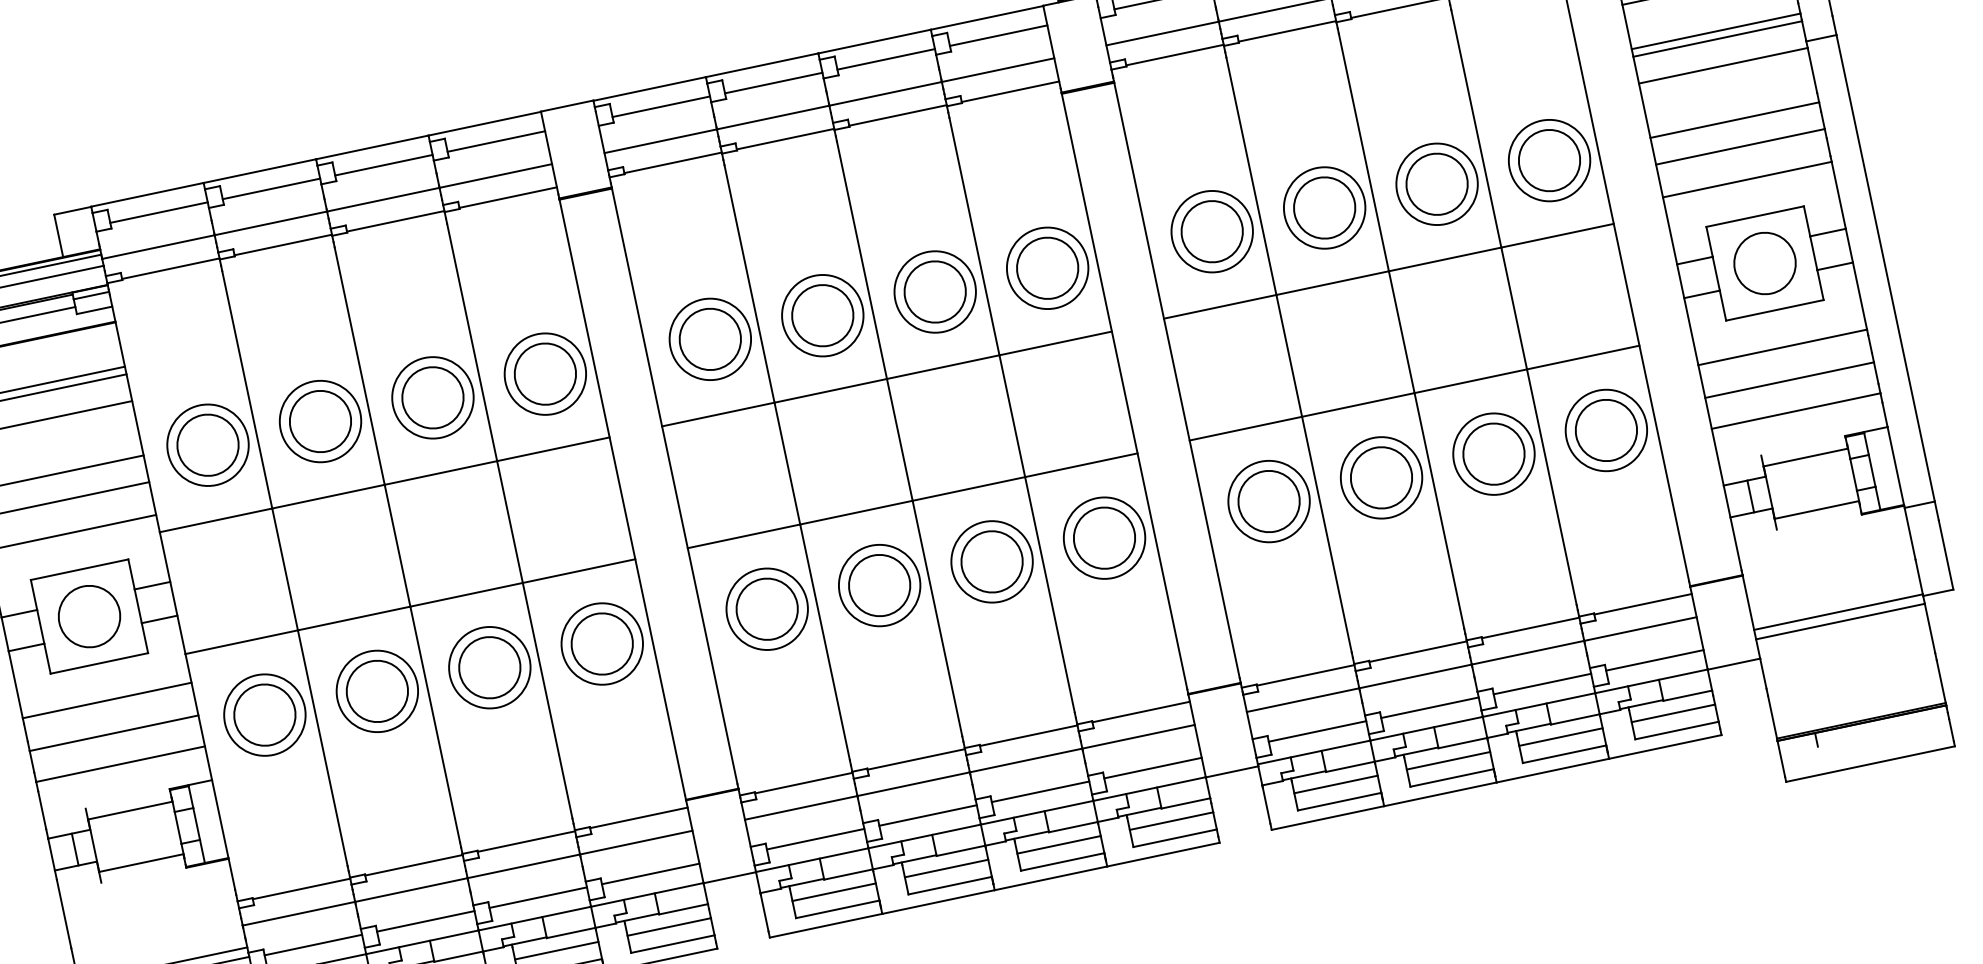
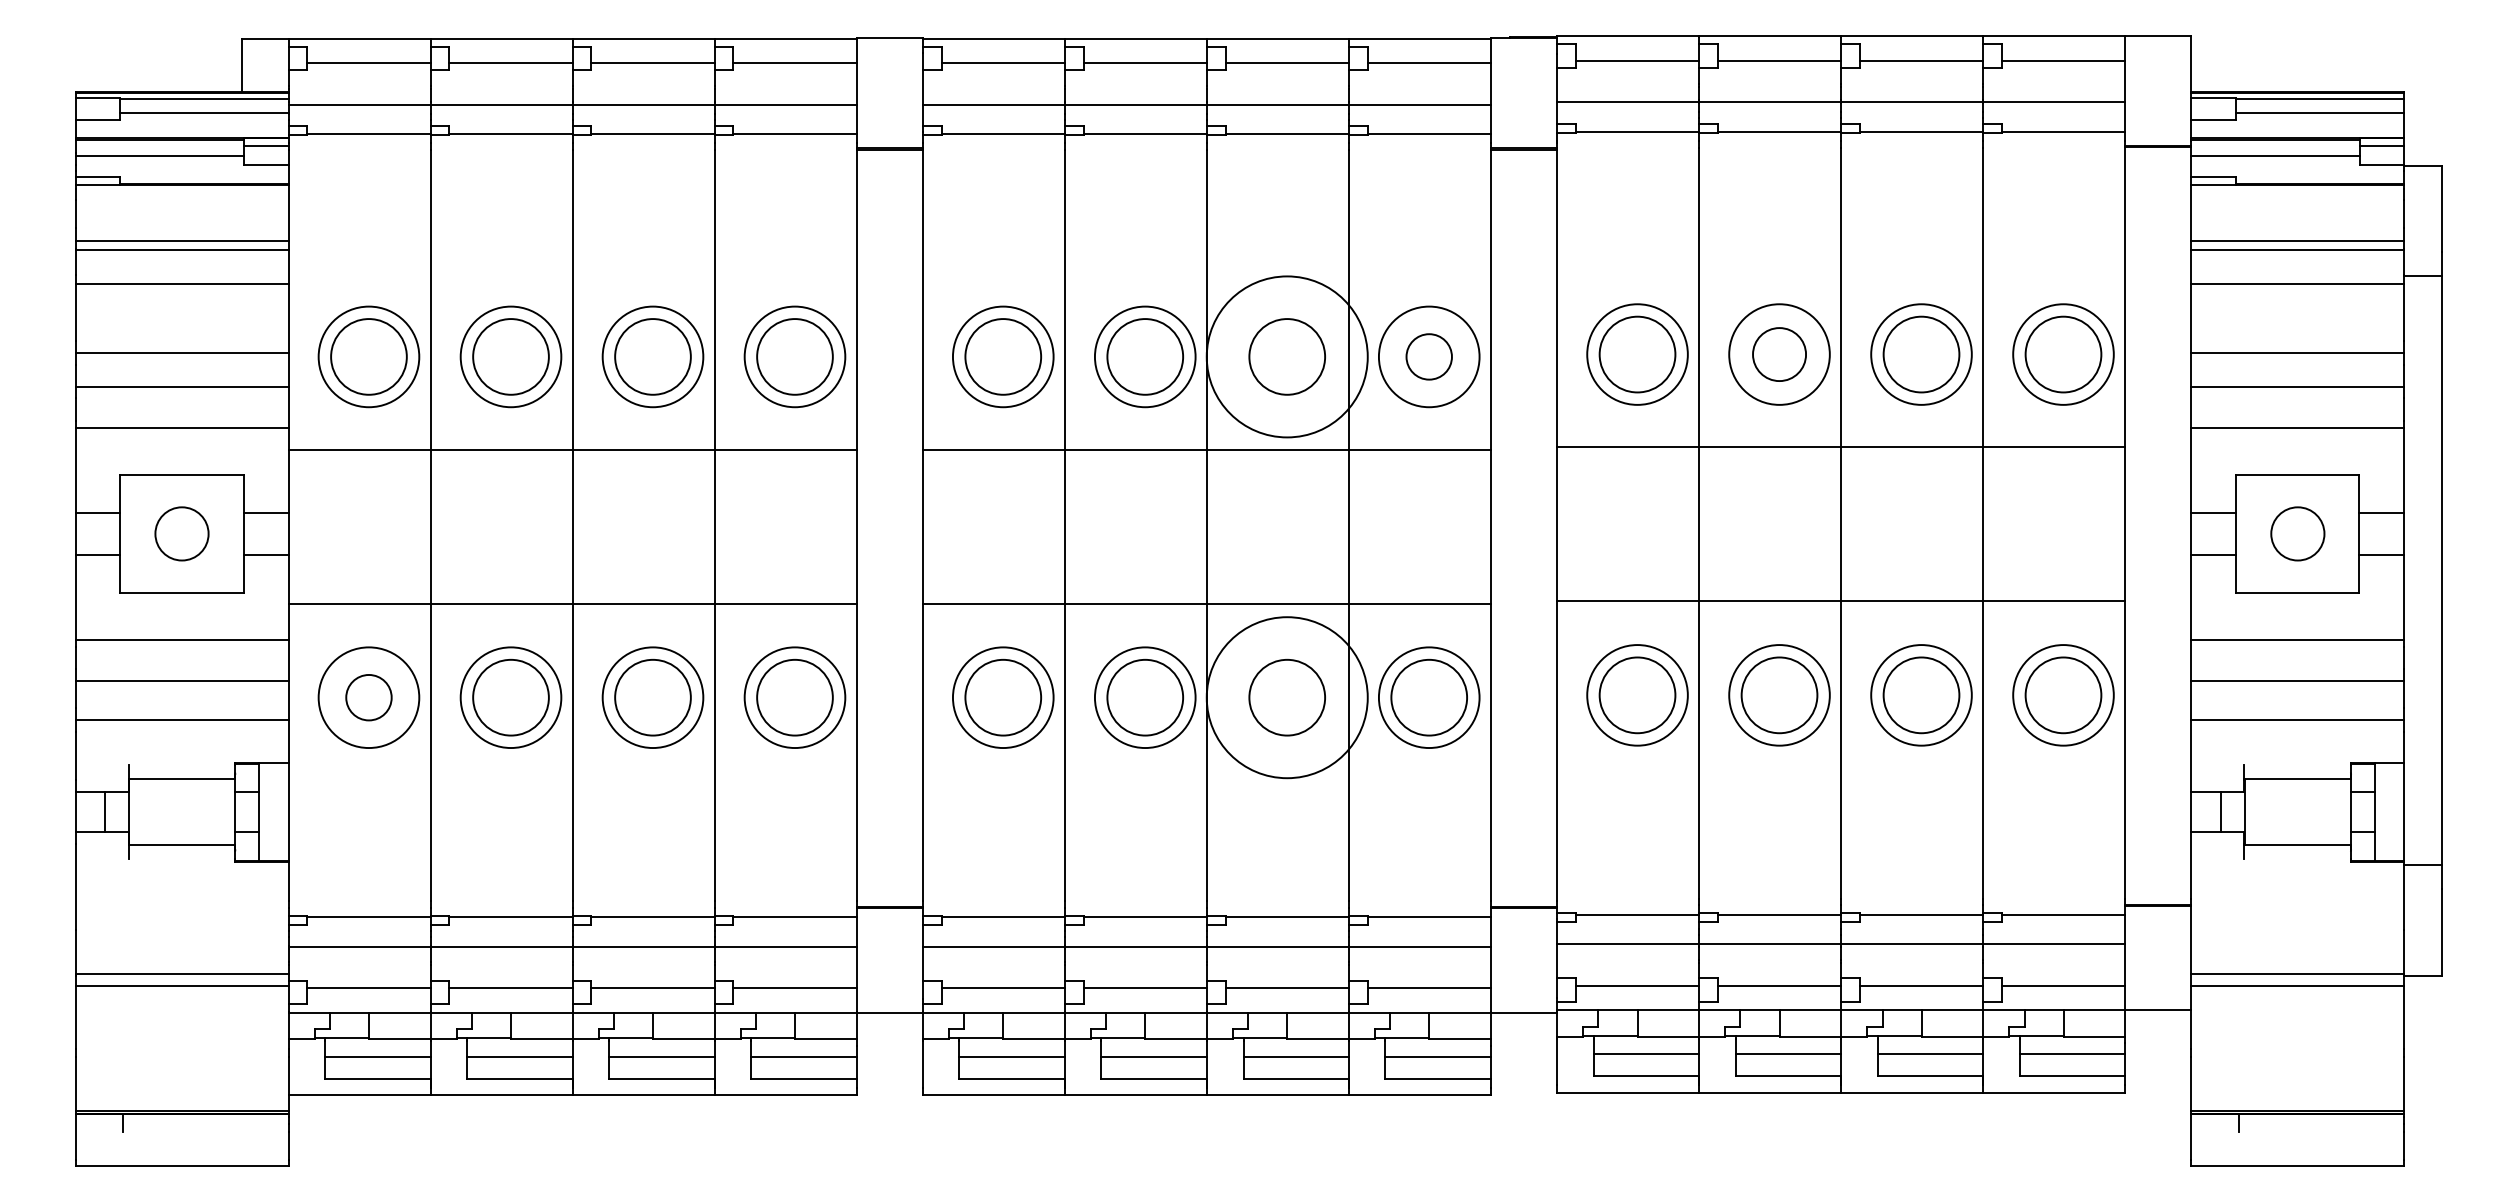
circle: (1324, 207) -> (1779, 354), size x0.7
circle: (1764, 263) -> (2297, 533), size x0.7
circle: (1047, 267) -> (1429, 356), size x0.6
circle: (934, 291) -> (1286, 356), size x1.6
circle: (991, 561) -> (1286, 697), size x1.6
circle: (89, 616) -> (181, 533), size x0.7
circle: (264, 715) -> (368, 697), size x0.6

